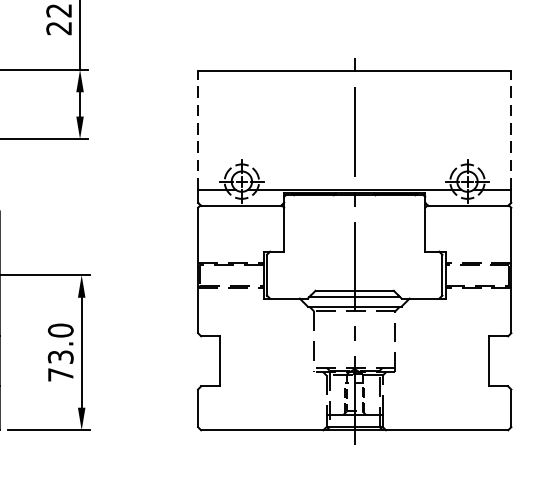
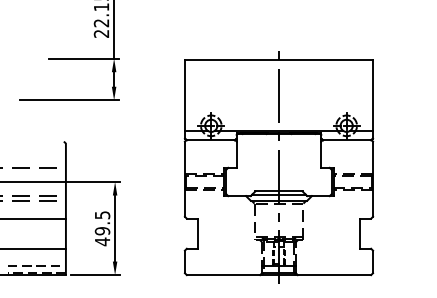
line: (198, 131) -> (185, 95), dashed -> solid
line: (510, 131) -> (372, 95), dashed -> solid
text: (60, 352) -> (102, 228), 73.0 -> 49.5

